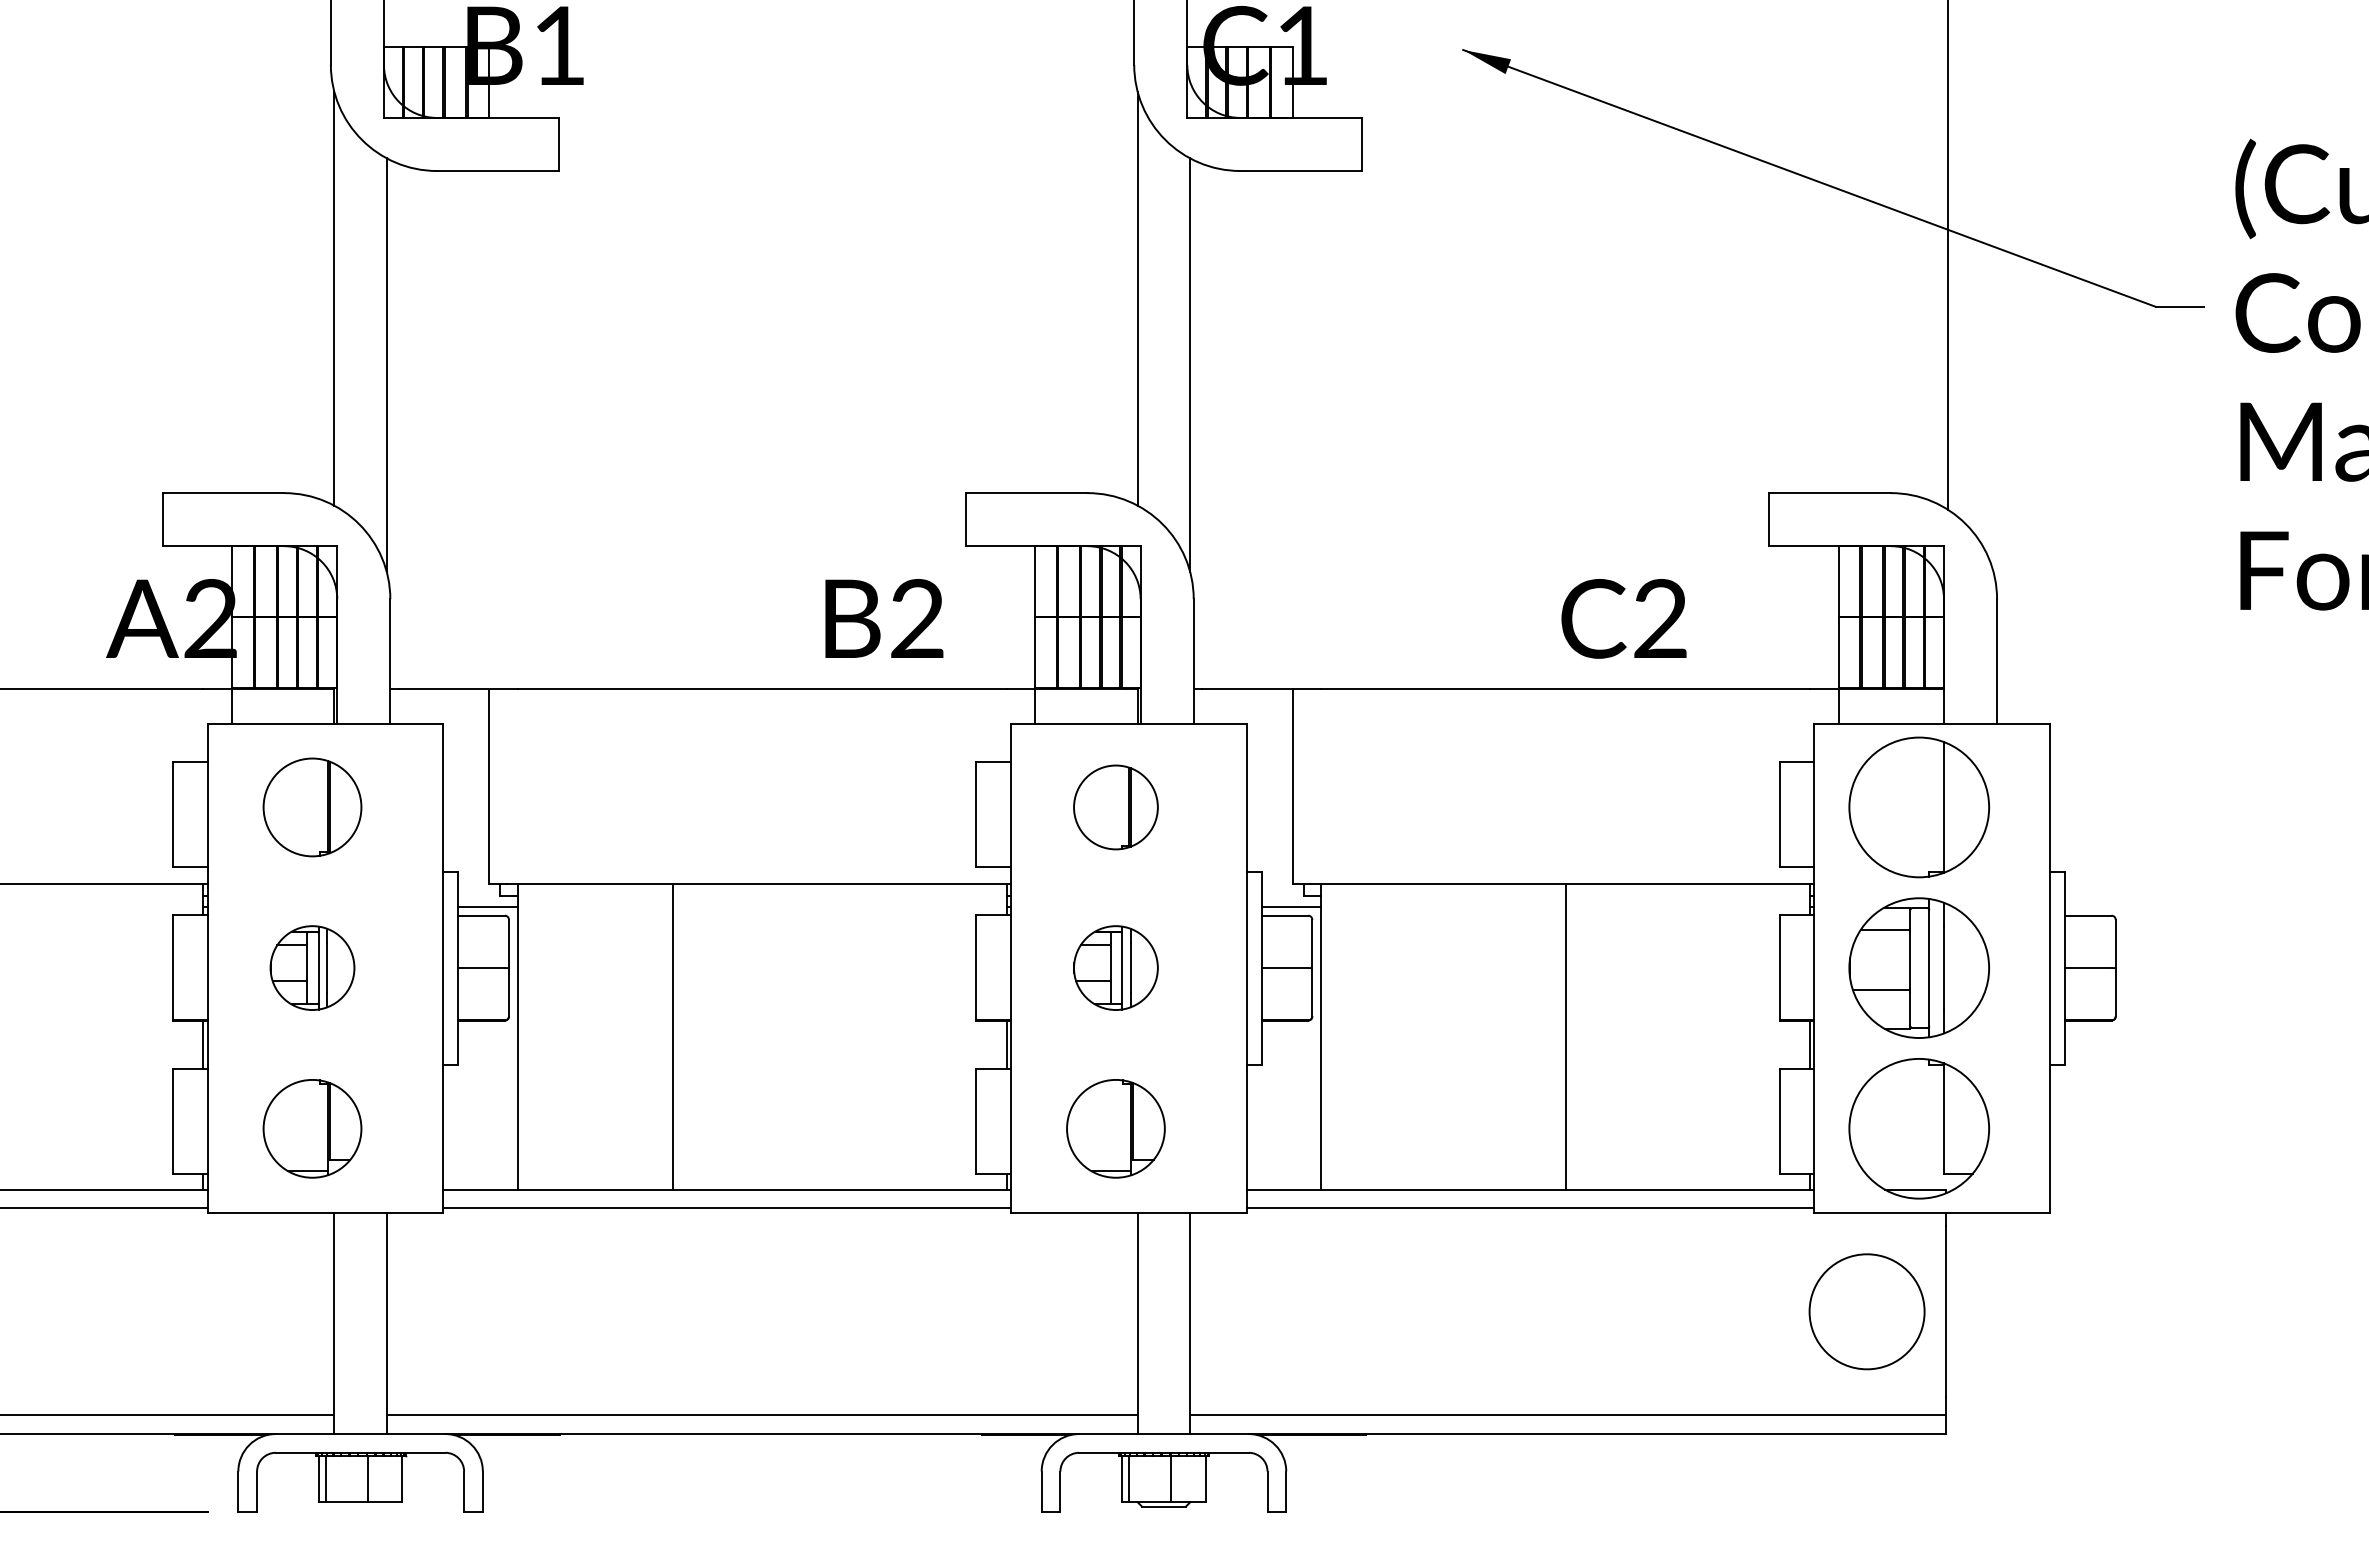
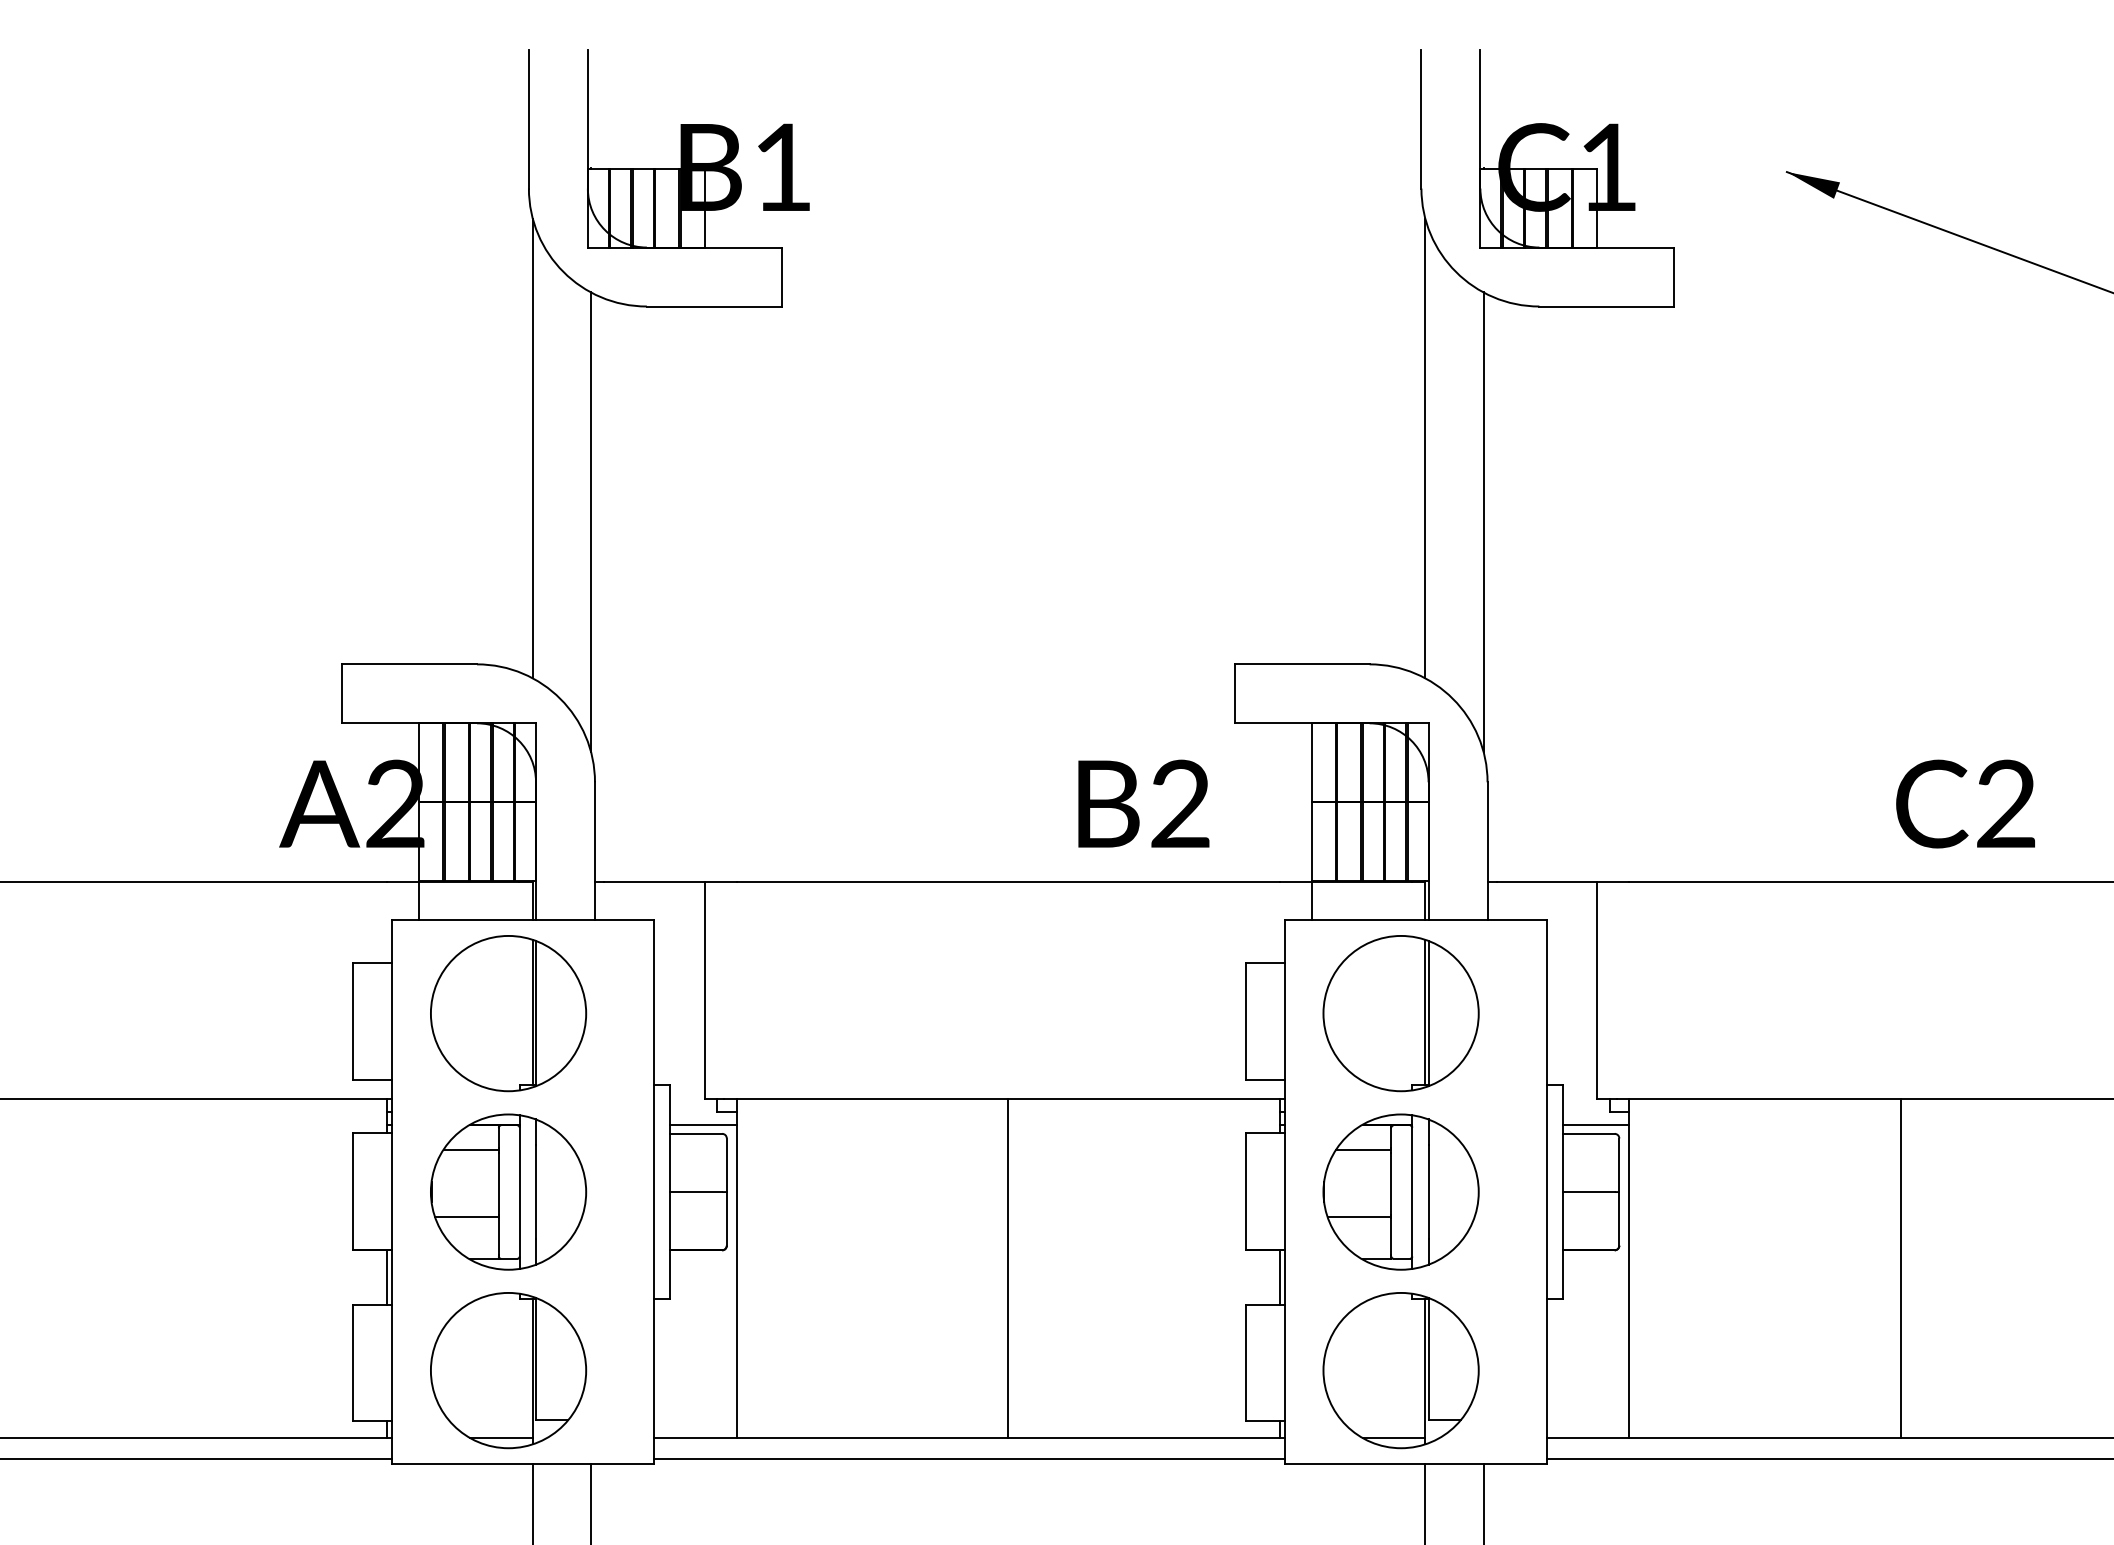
part: (312, 807) -> (508, 1013), size x1.43
part: (1115, 807) -> (1400, 1013), size x1.67
part: (312, 967) -> (508, 1191), size x1.67
part: (1115, 967) -> (1400, 1191), size x1.67
line: (673, 1036) -> (1008, 1268), moved
part: (312, 1128) -> (508, 1370), size x1.43
part: (1115, 1128) -> (1400, 1370), size x1.43

